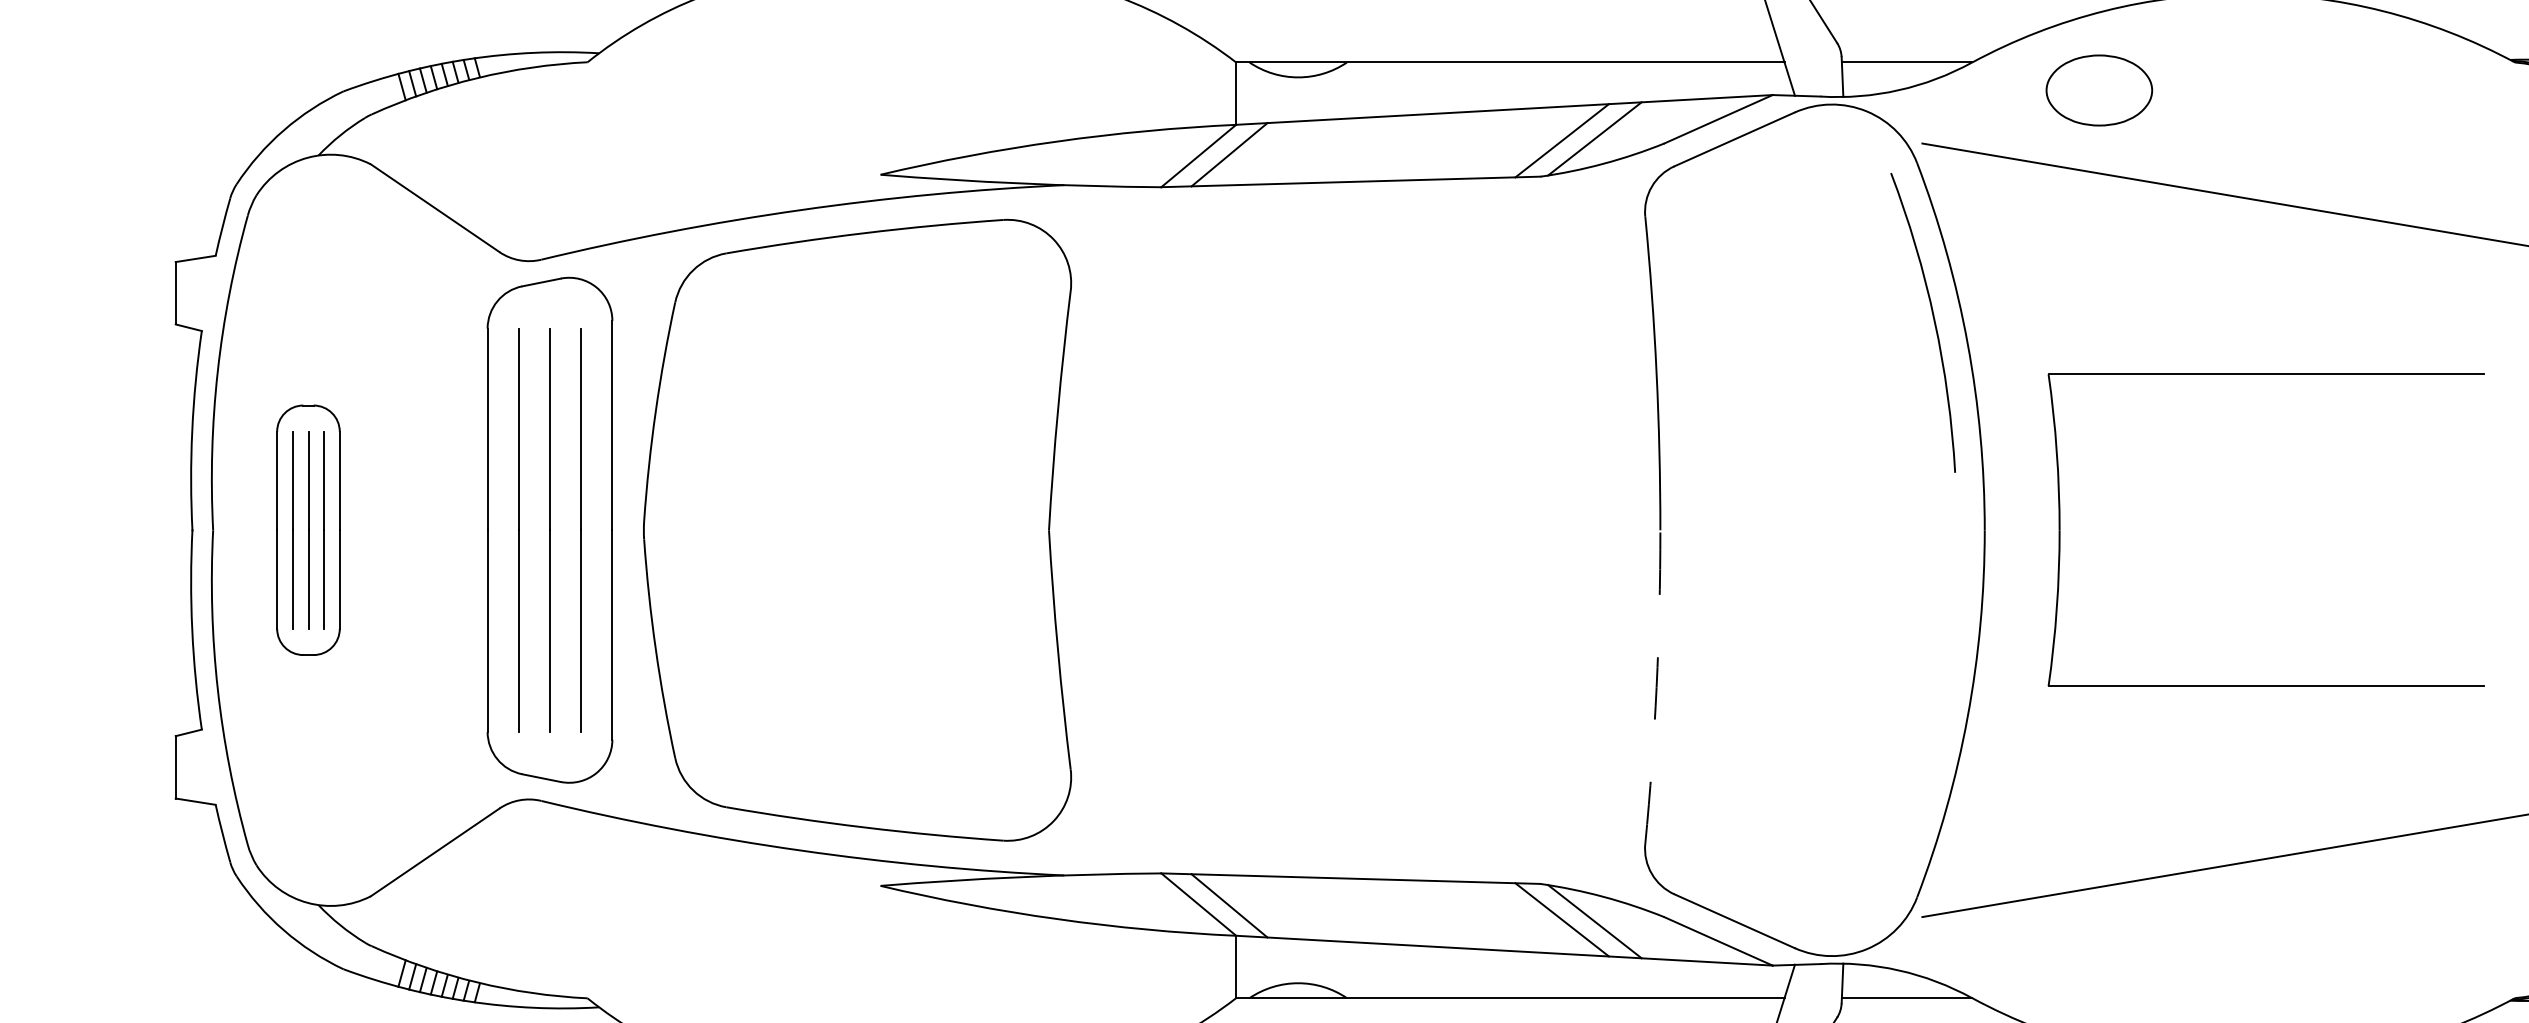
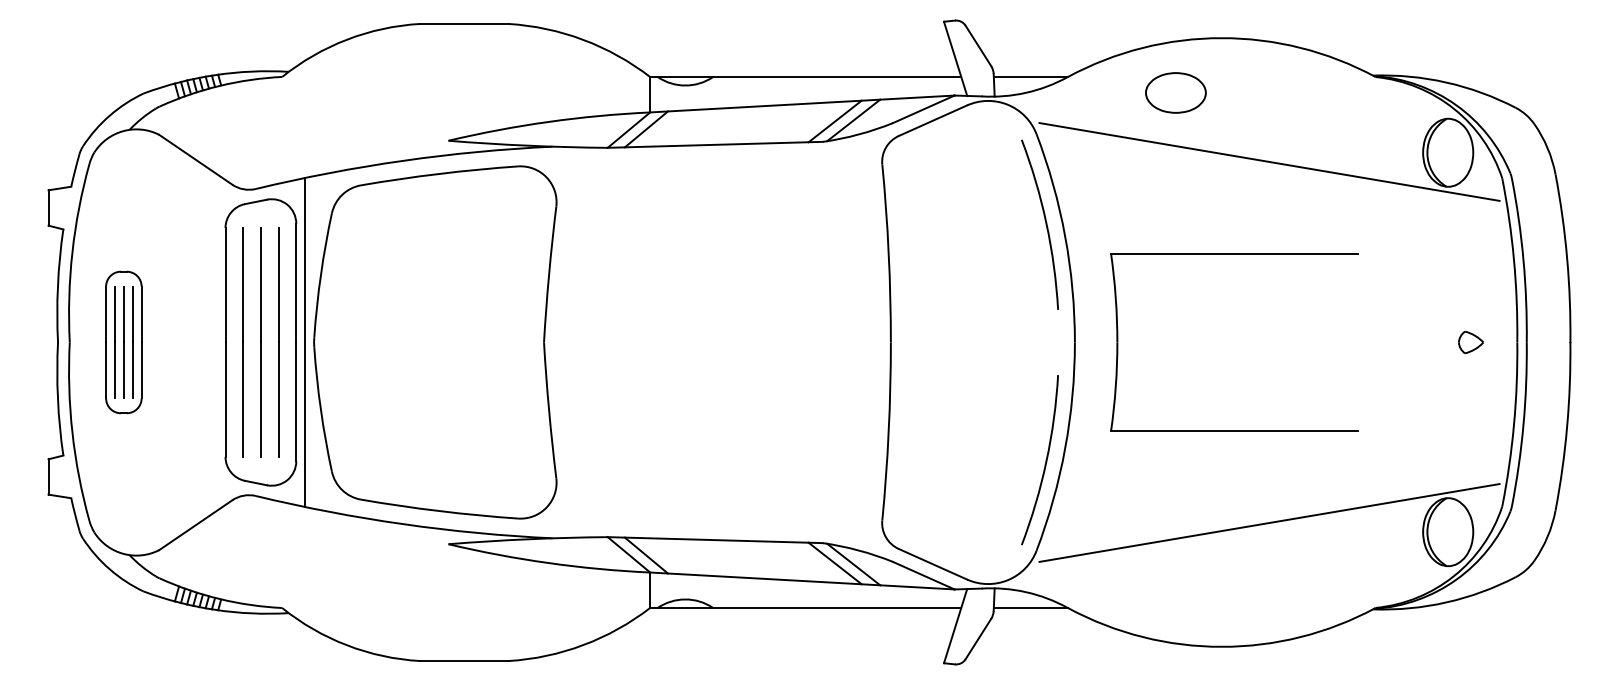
part: (2098, 89) -> (1175, 92), moved
line: (628, 530) -> (305, 342), added
arc: (1656, 687) -> (888, 431), dashed -> solid
arc: (1932, 738) -> (1045, 460), added

